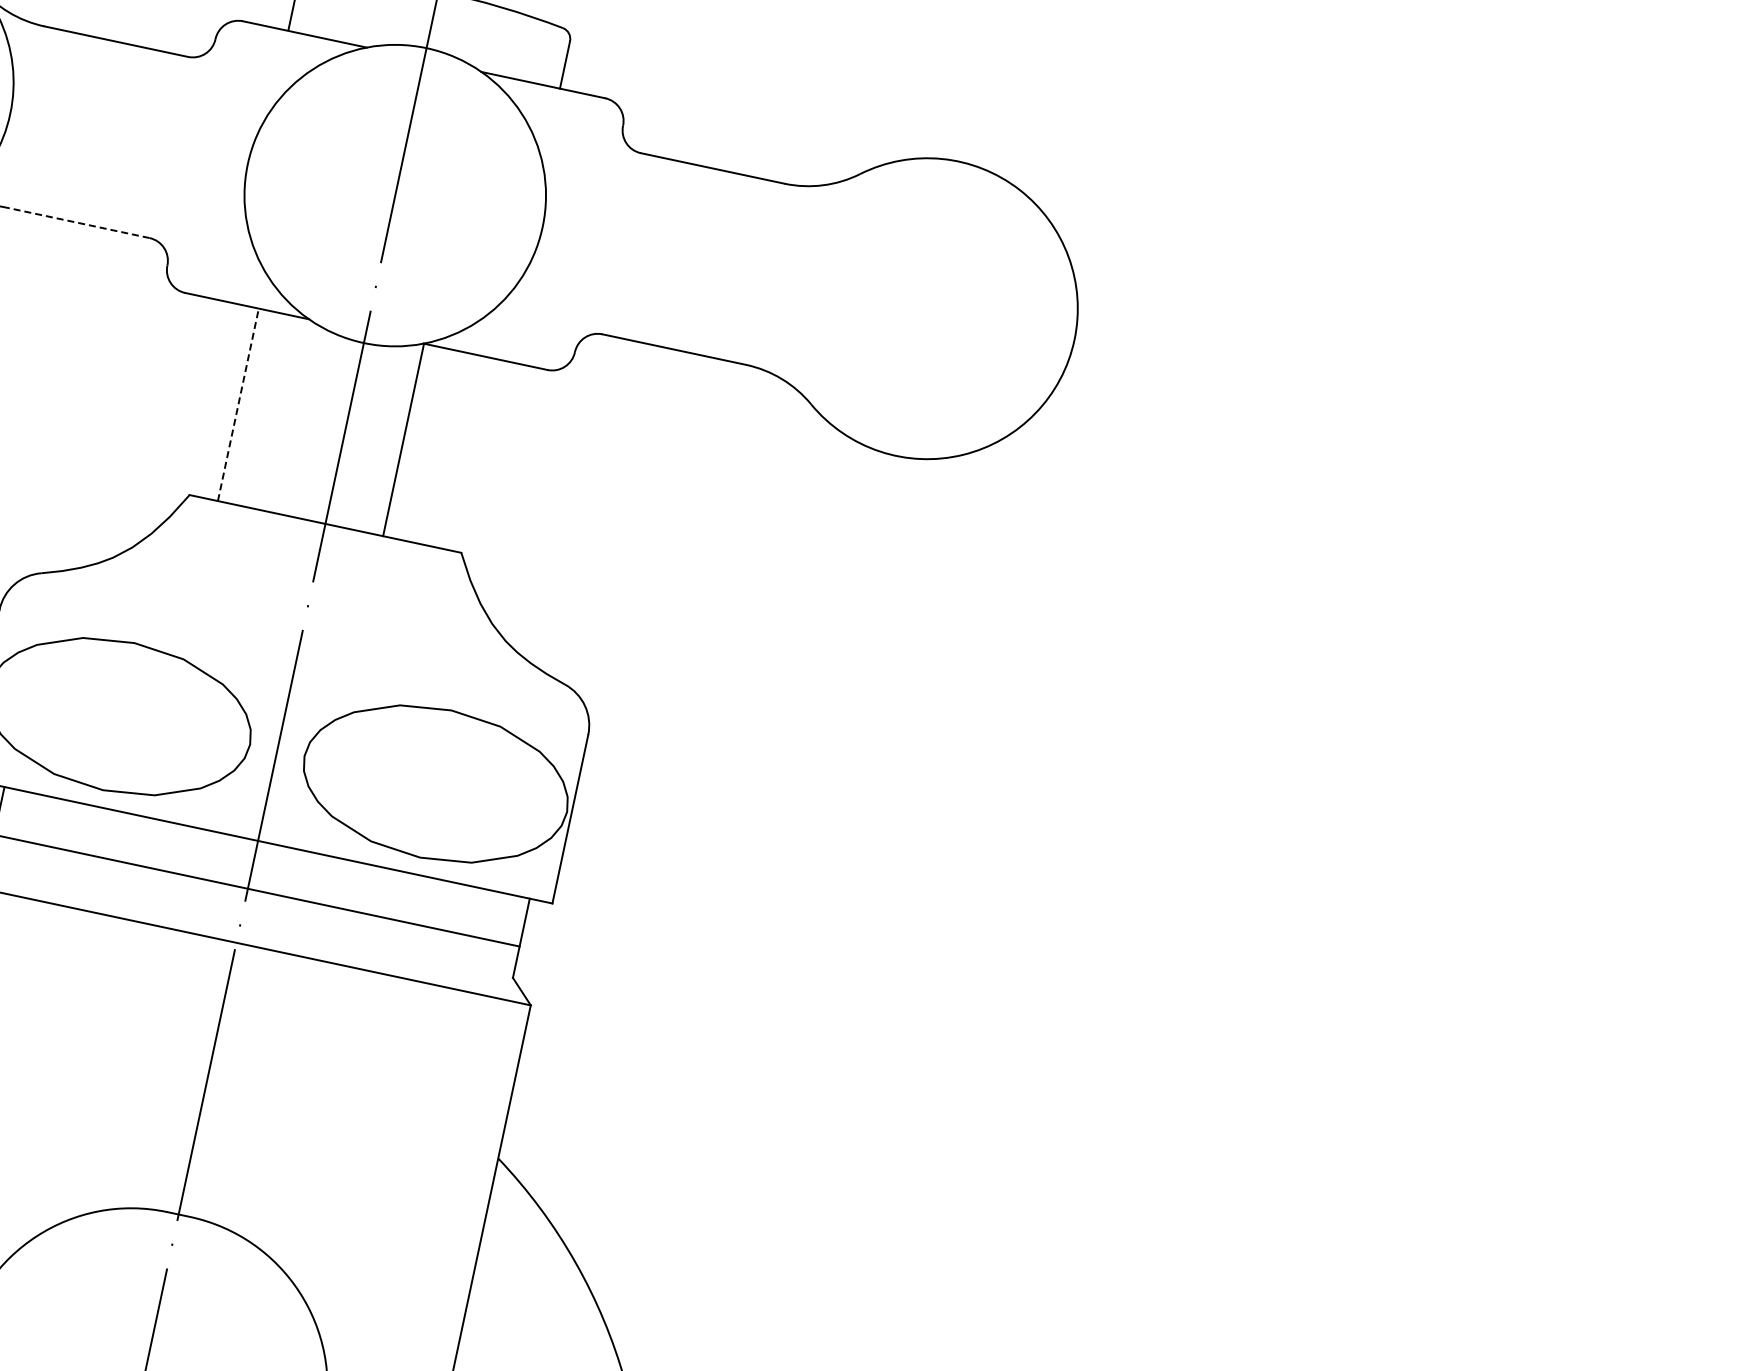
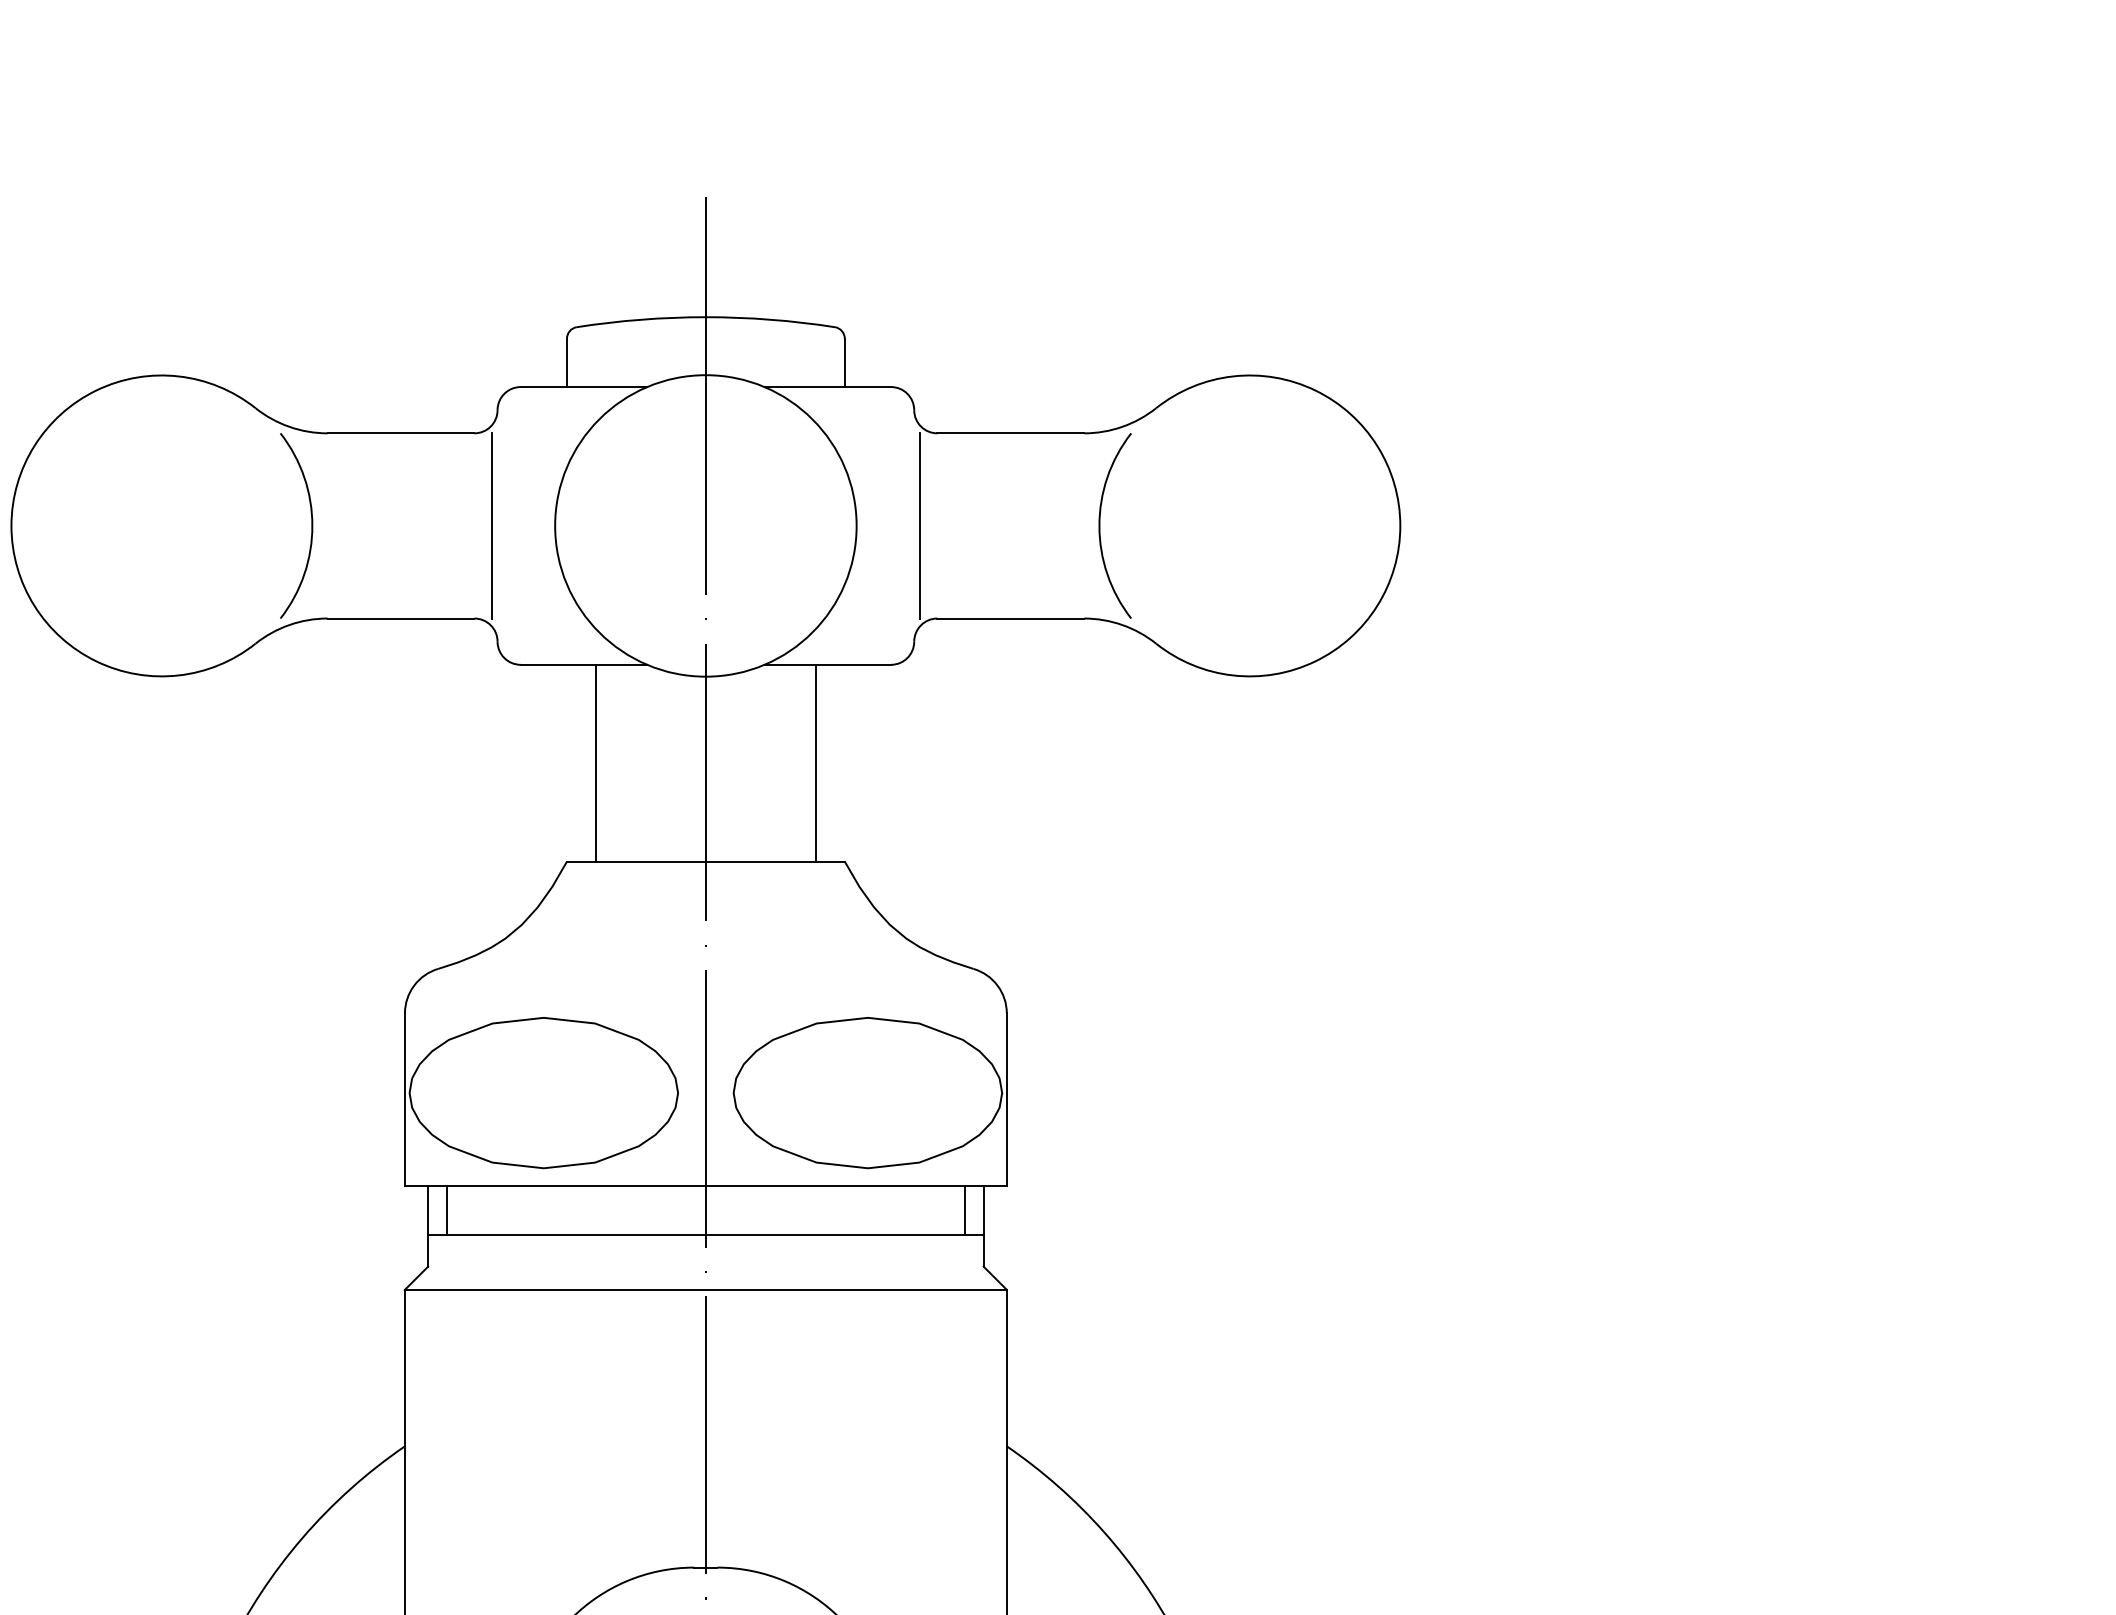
line: (185, 150) -> (491, 525), added
line: (77, 222) -> (400, 618), dashed -> solid
line: (605, 239) -> (920, 525), added
arc: (781, 277) -> (1100, 525), added
line: (238, 404) -> (595, 762), dashed -> solid
line: (403, 439) -> (815, 762), moved
line: (507, 918) -> (965, 1209), added

